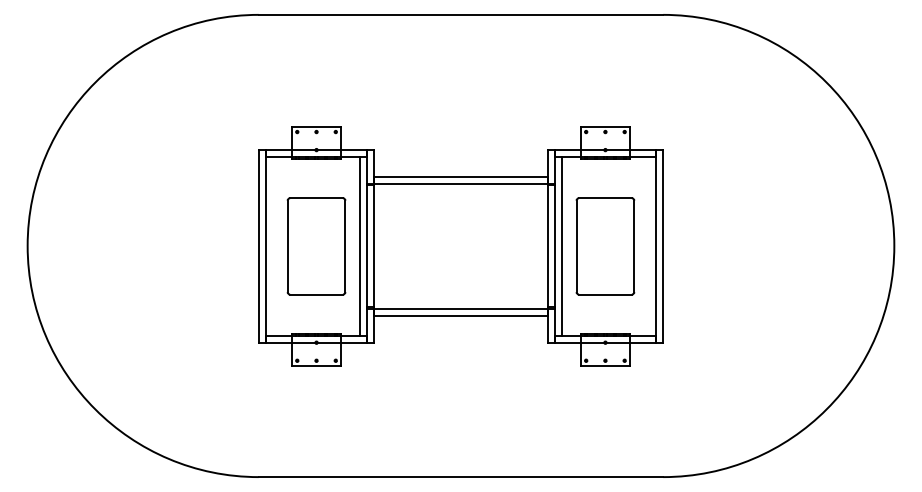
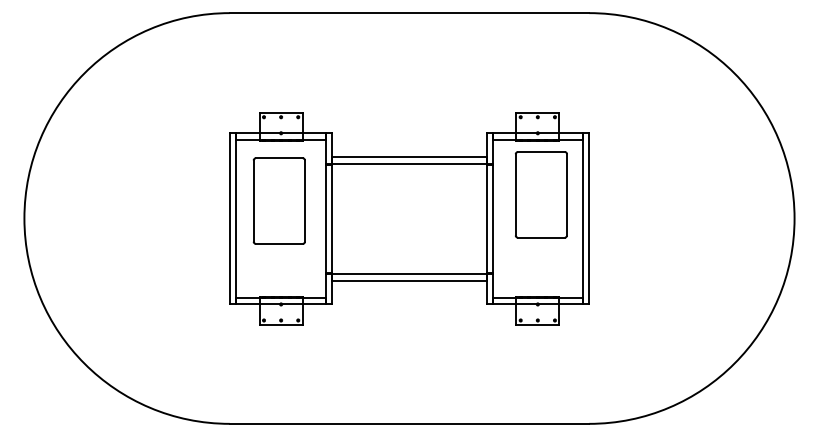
part: (316, 246) -> (279, 201), moved
line: (359, 246) -> (319, 218), removed
line: (562, 246) -> (499, 218), removed
part: (605, 246) -> (541, 194), moved

